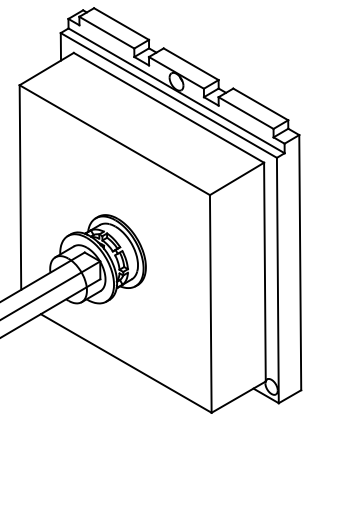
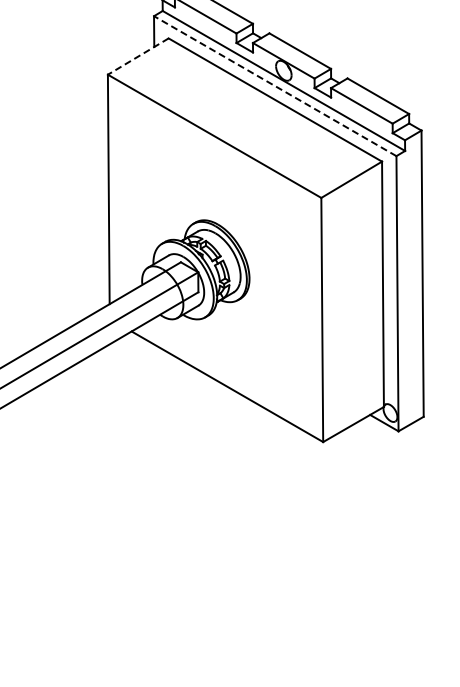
line: (46, 69) -> (137, 56), solid -> dashed
line: (169, 95) -> (275, 86), solid -> dashed

